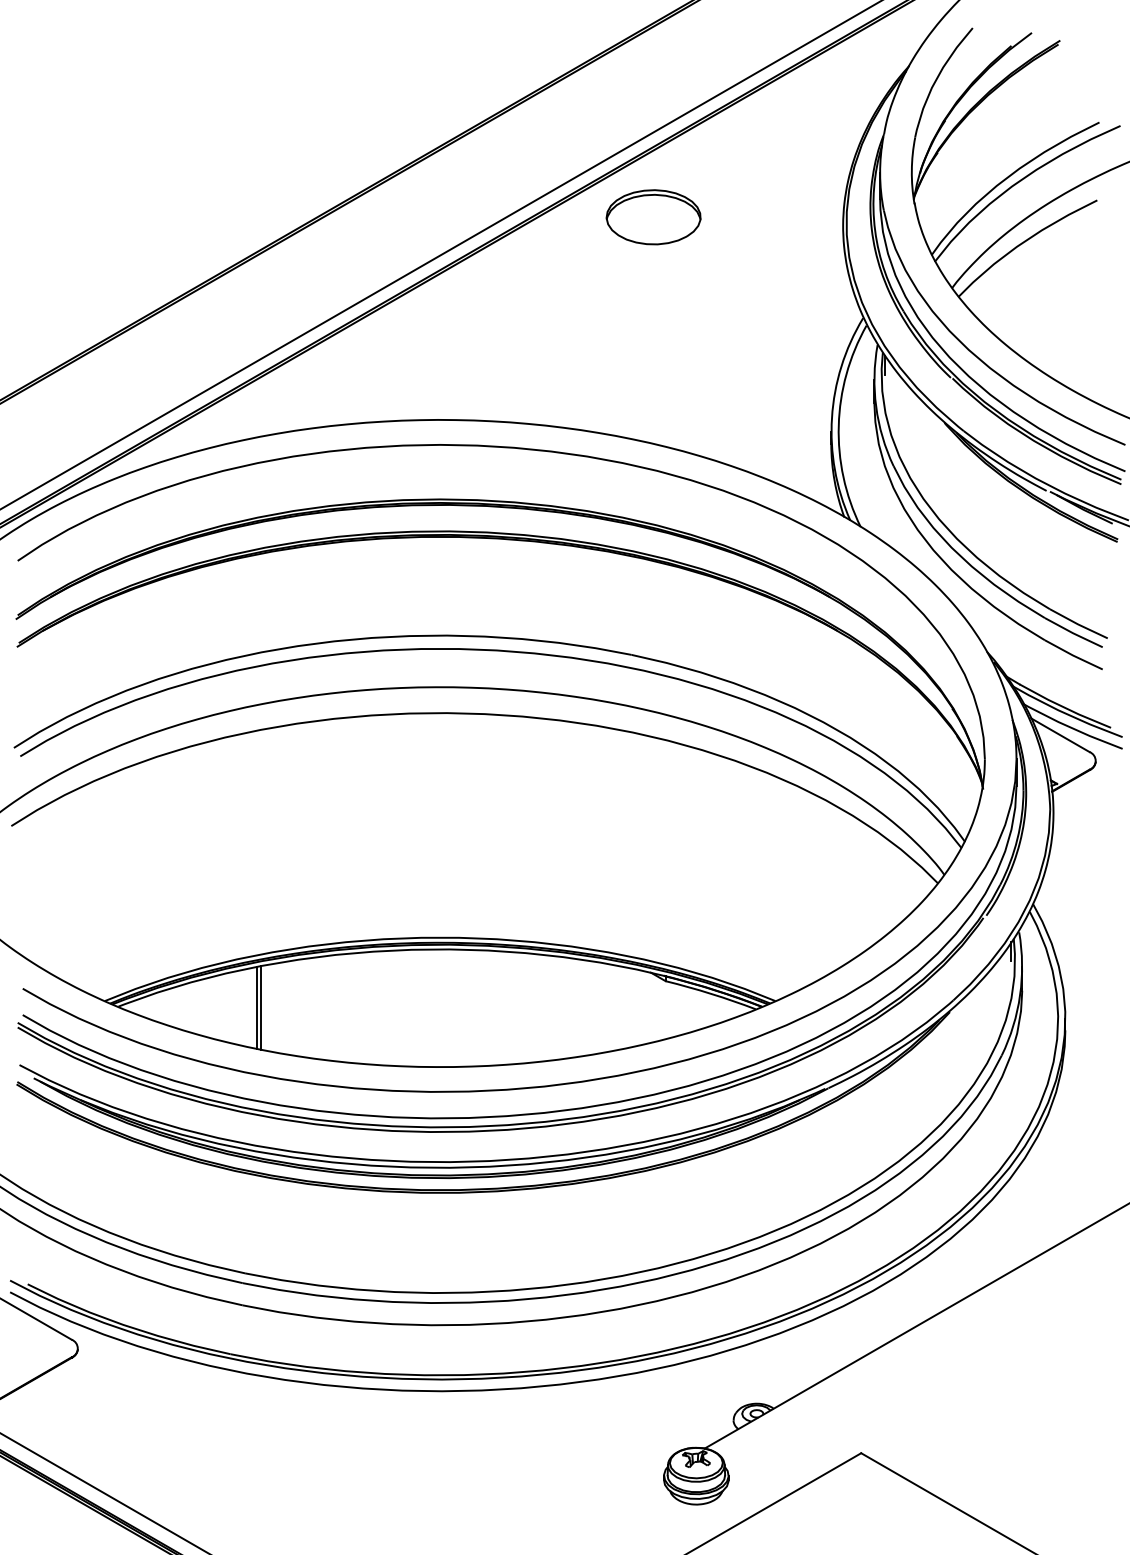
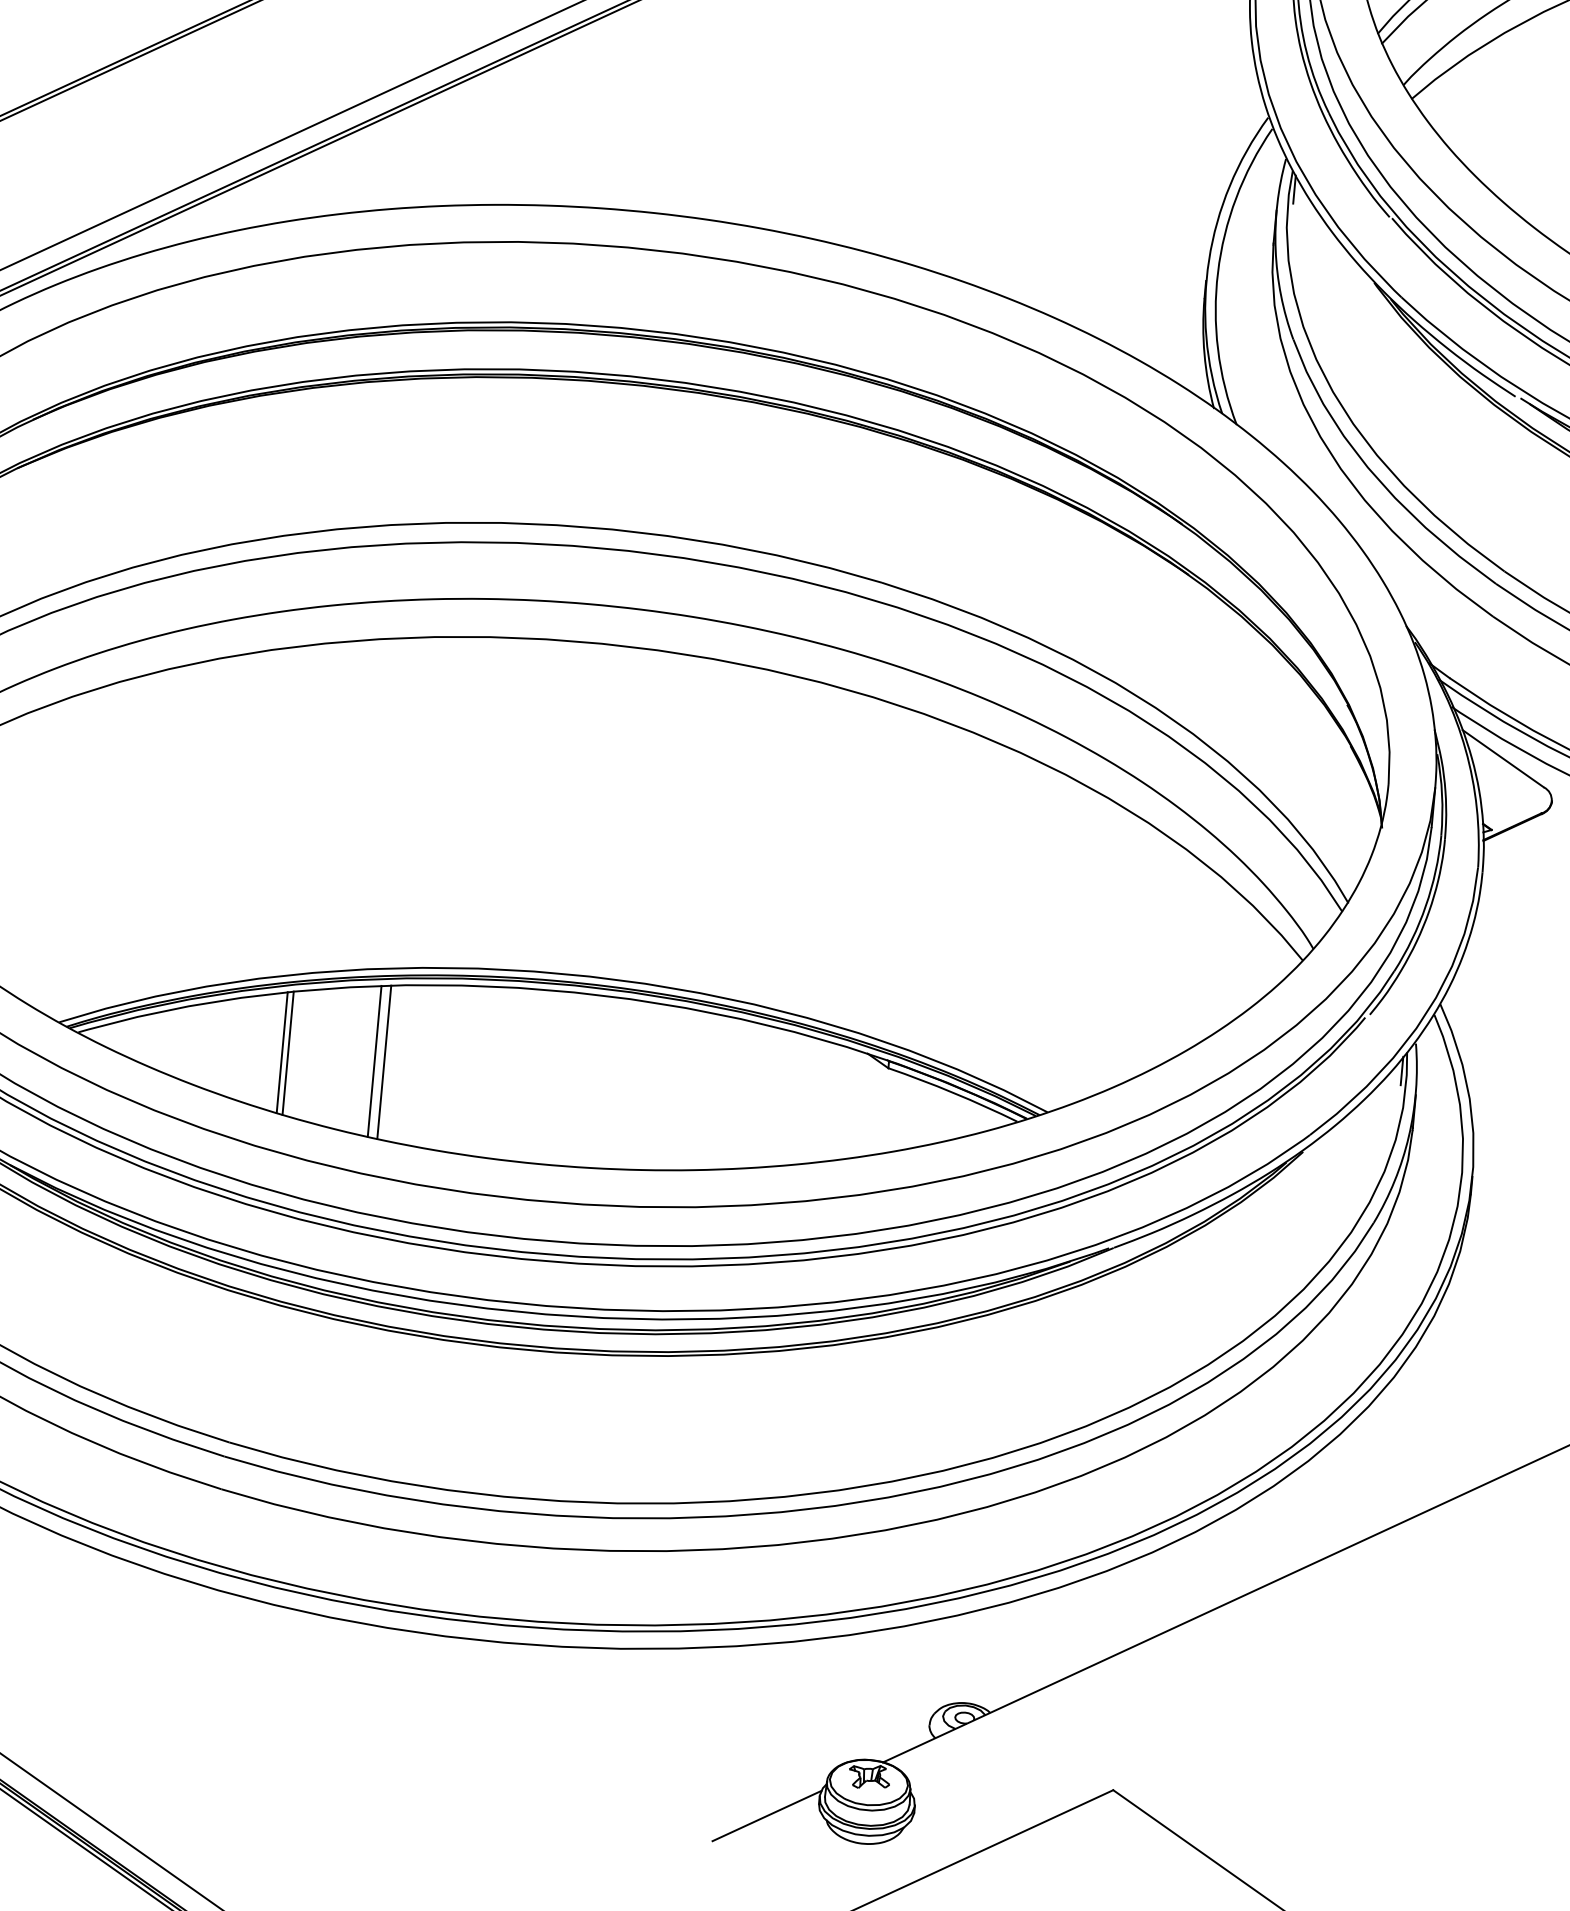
line: (319, 1007) -> (374, 1060), added
line: (326, 1008) -> (384, 1062), added
line: (629, 1491) -> (766, 1815), added

